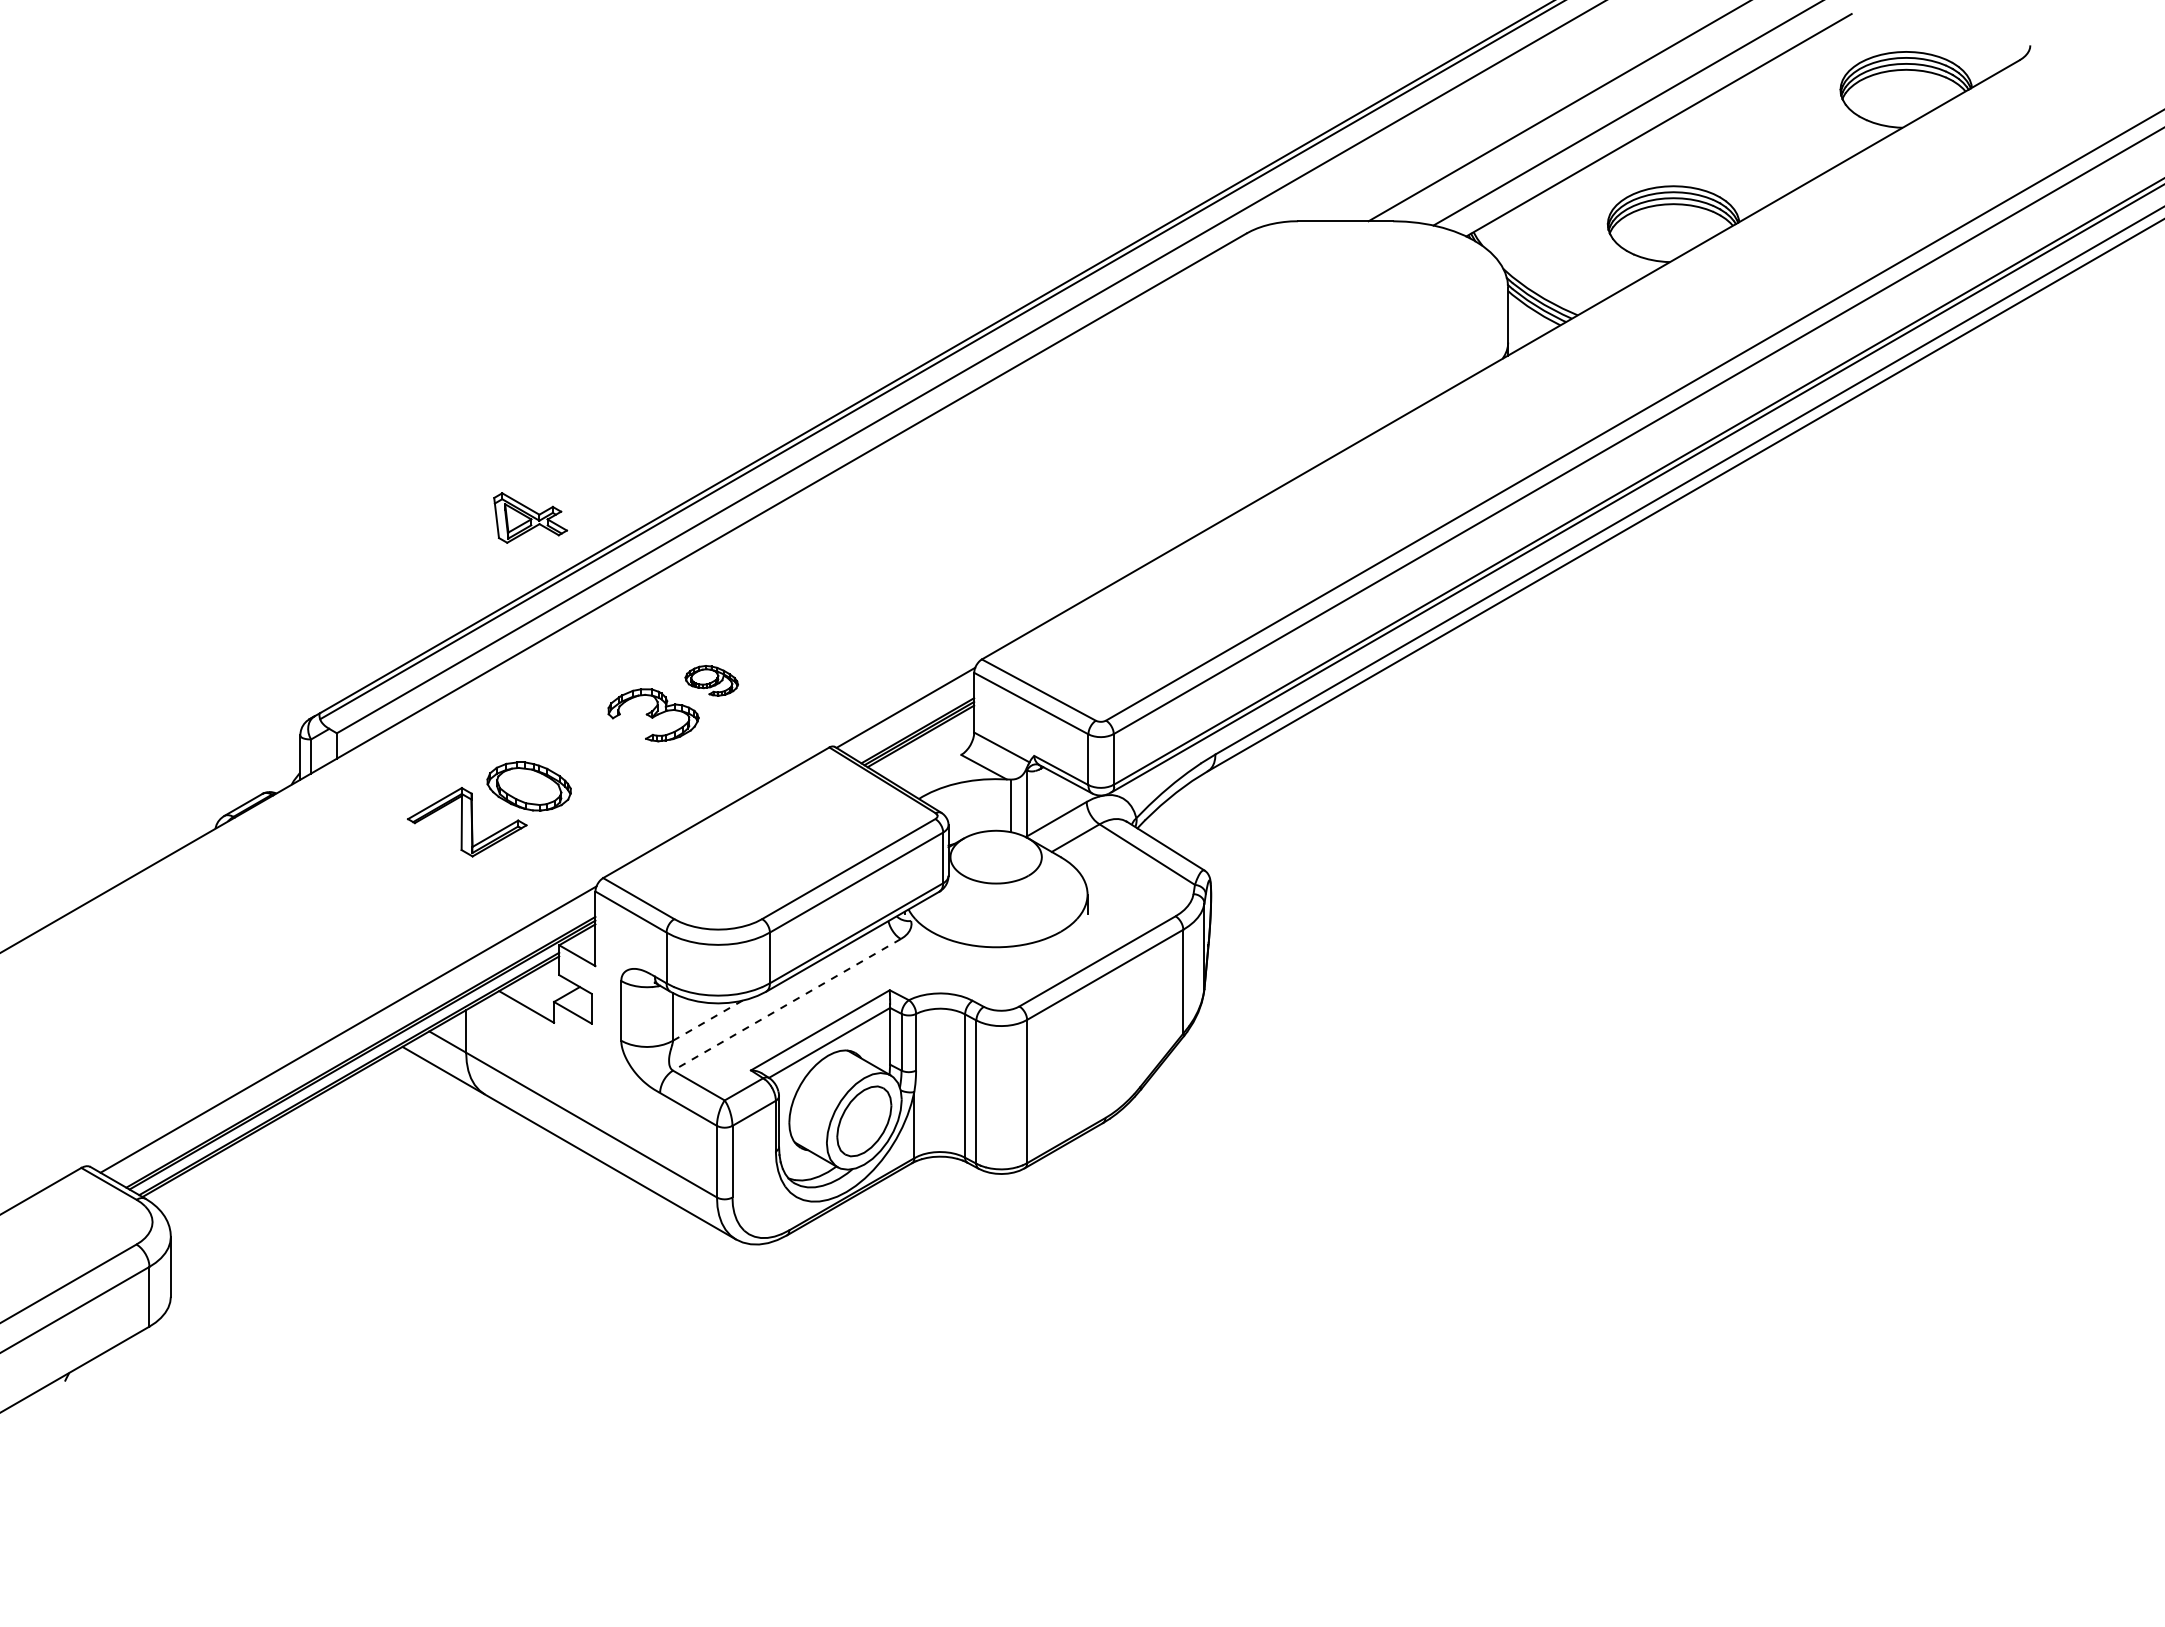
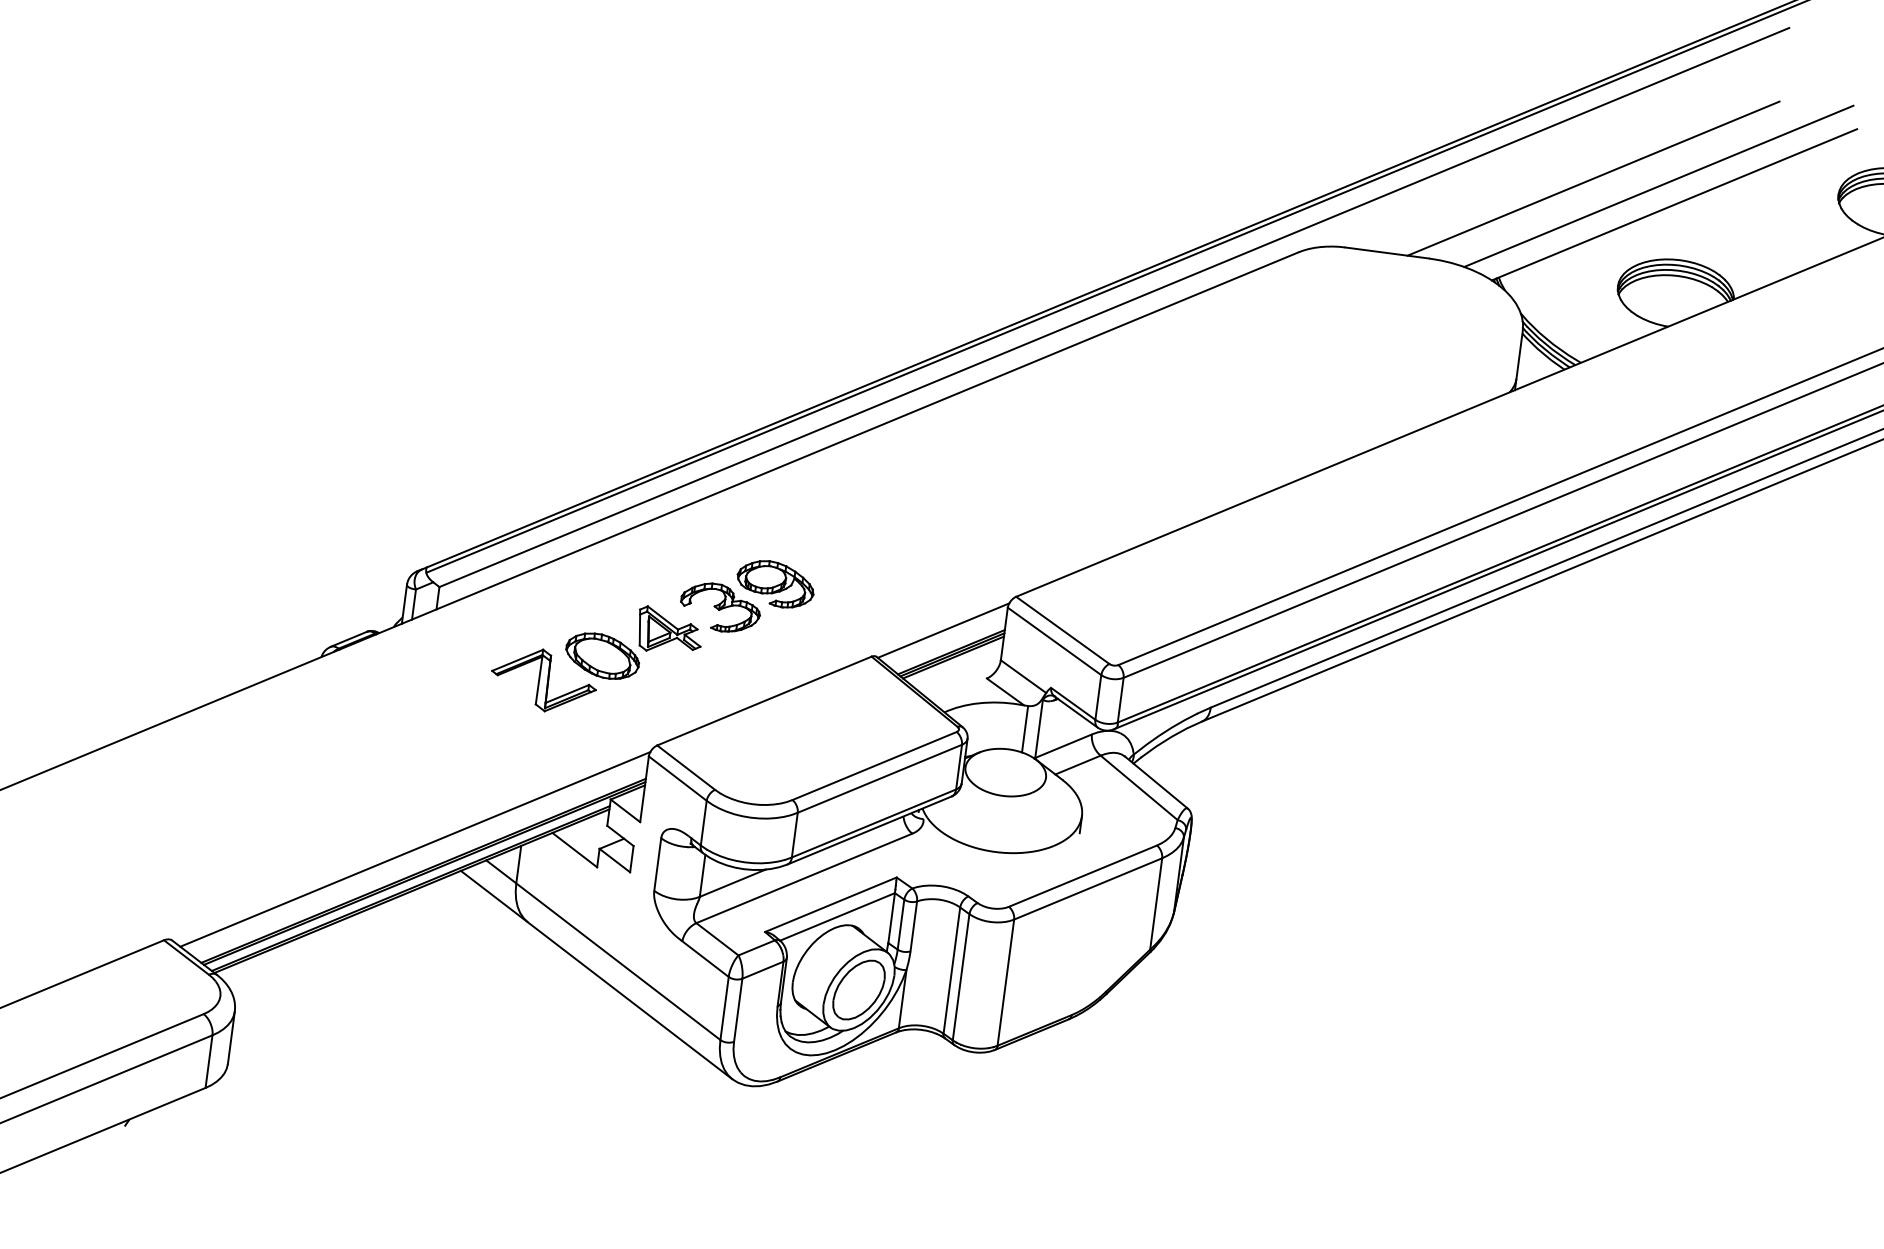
part: (530, 517) -> (669, 631), moved
part: (711, 680) -> (775, 584), size x1.67
line: (786, 1004) -> (804, 878), dashed -> solid
line: (707, 1020) -> (732, 883), dashed -> solid

